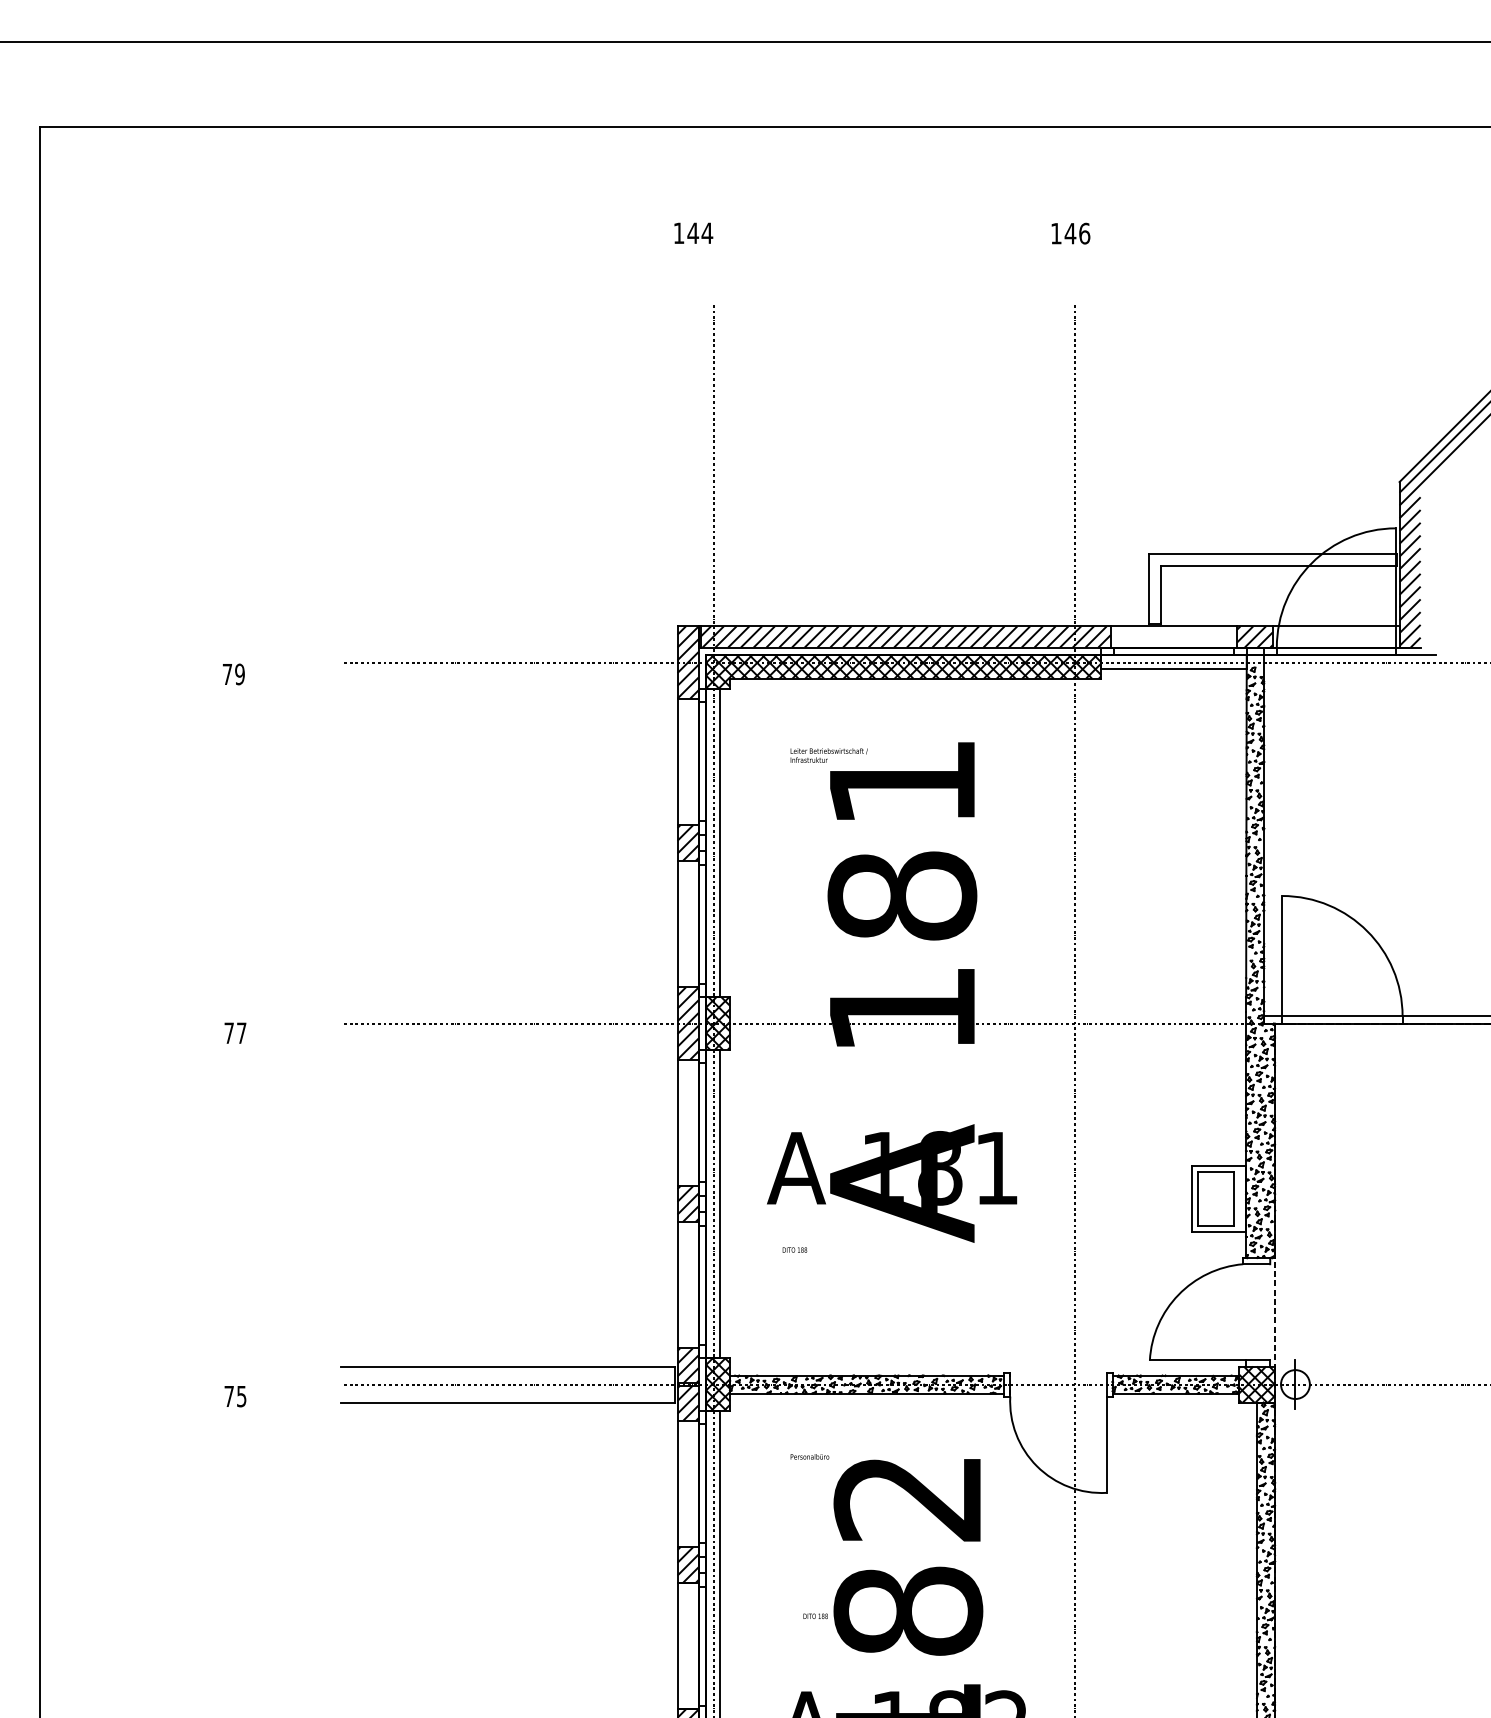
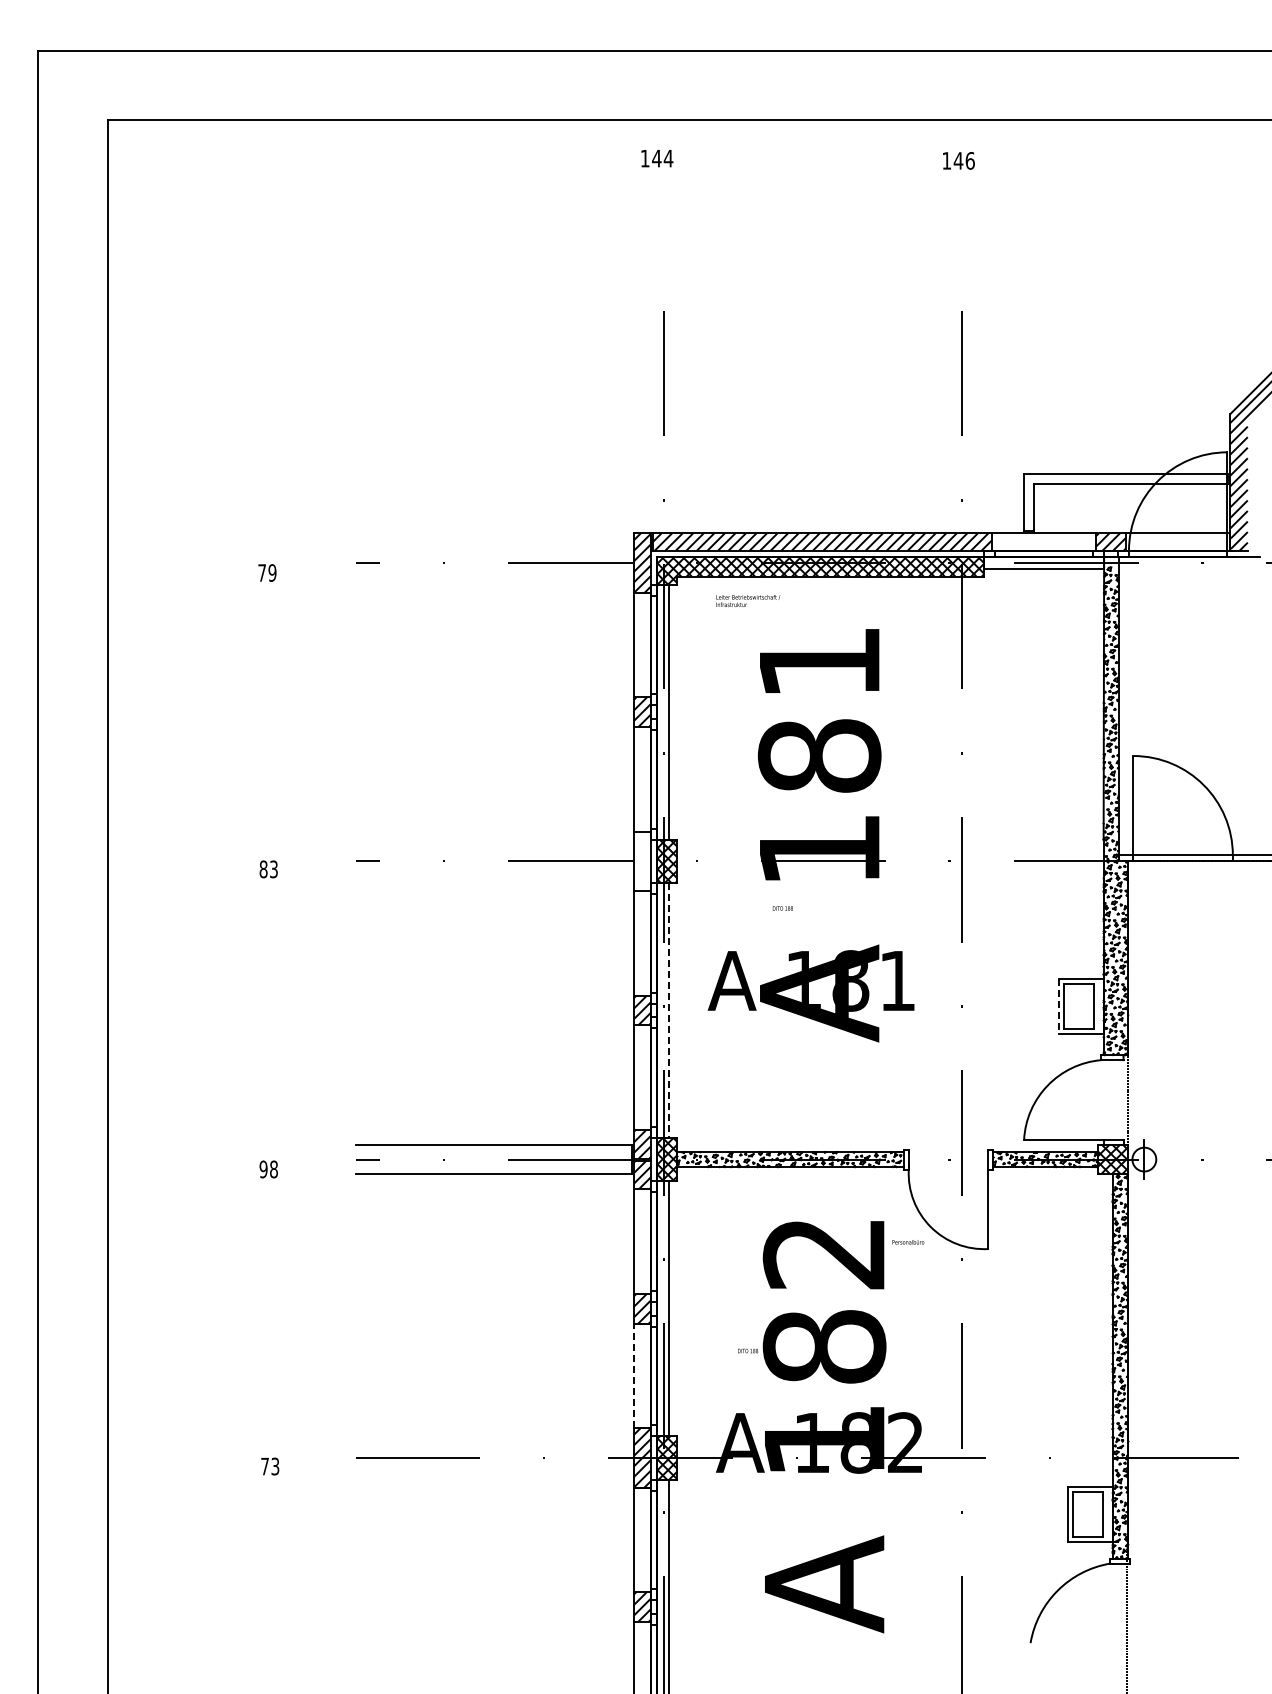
text: (693, 233) -> (657, 158), moved
text: (1070, 233) -> (958, 160), moved
text: (829, 754) -> (748, 600), moved
hatch: (687, 1023) -> (642, 861), removed
text: (235, 1033) -> (268, 869), 77 -> 83
line: (1191, 1199) -> (1058, 1006), solid -> dashed
line: (720, 1204) -> (669, 1010), solid -> dashed
text: (794, 1250) -> (782, 908), moved
text: (235, 1396) -> (268, 1169), 75 -> 98
text: (810, 1457) -> (908, 1242), moved
line: (677, 1645) -> (633, 1375), solid -> dashed

